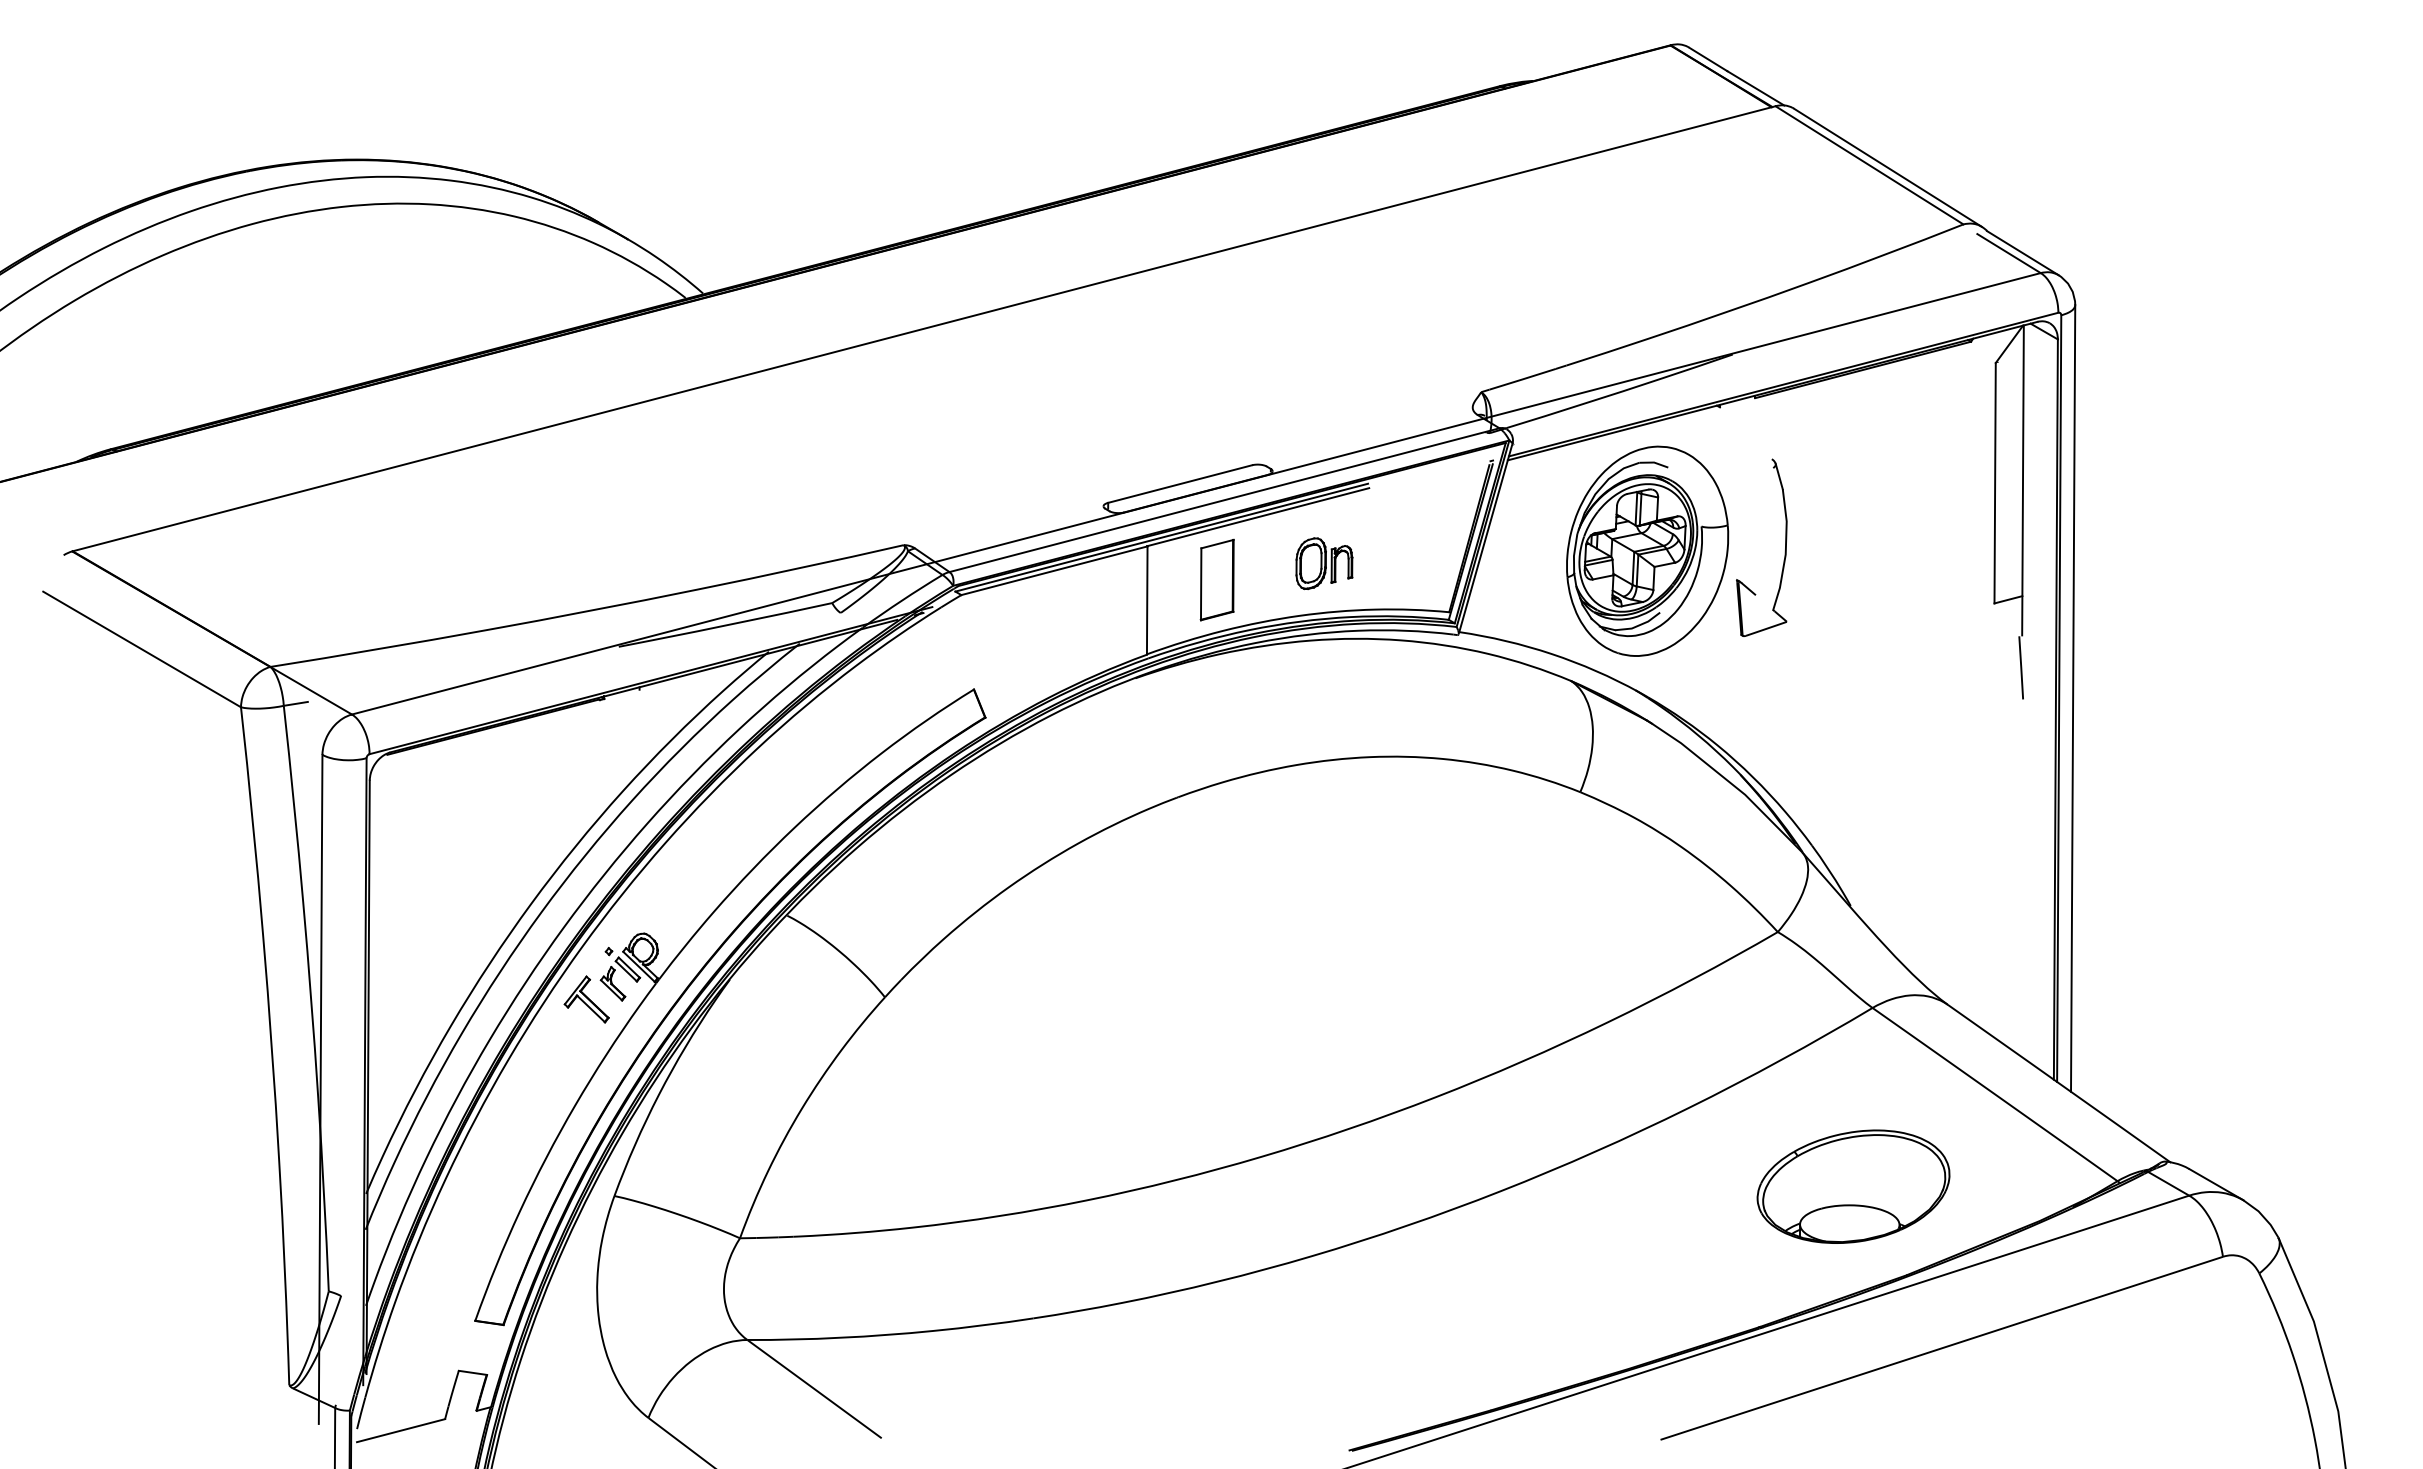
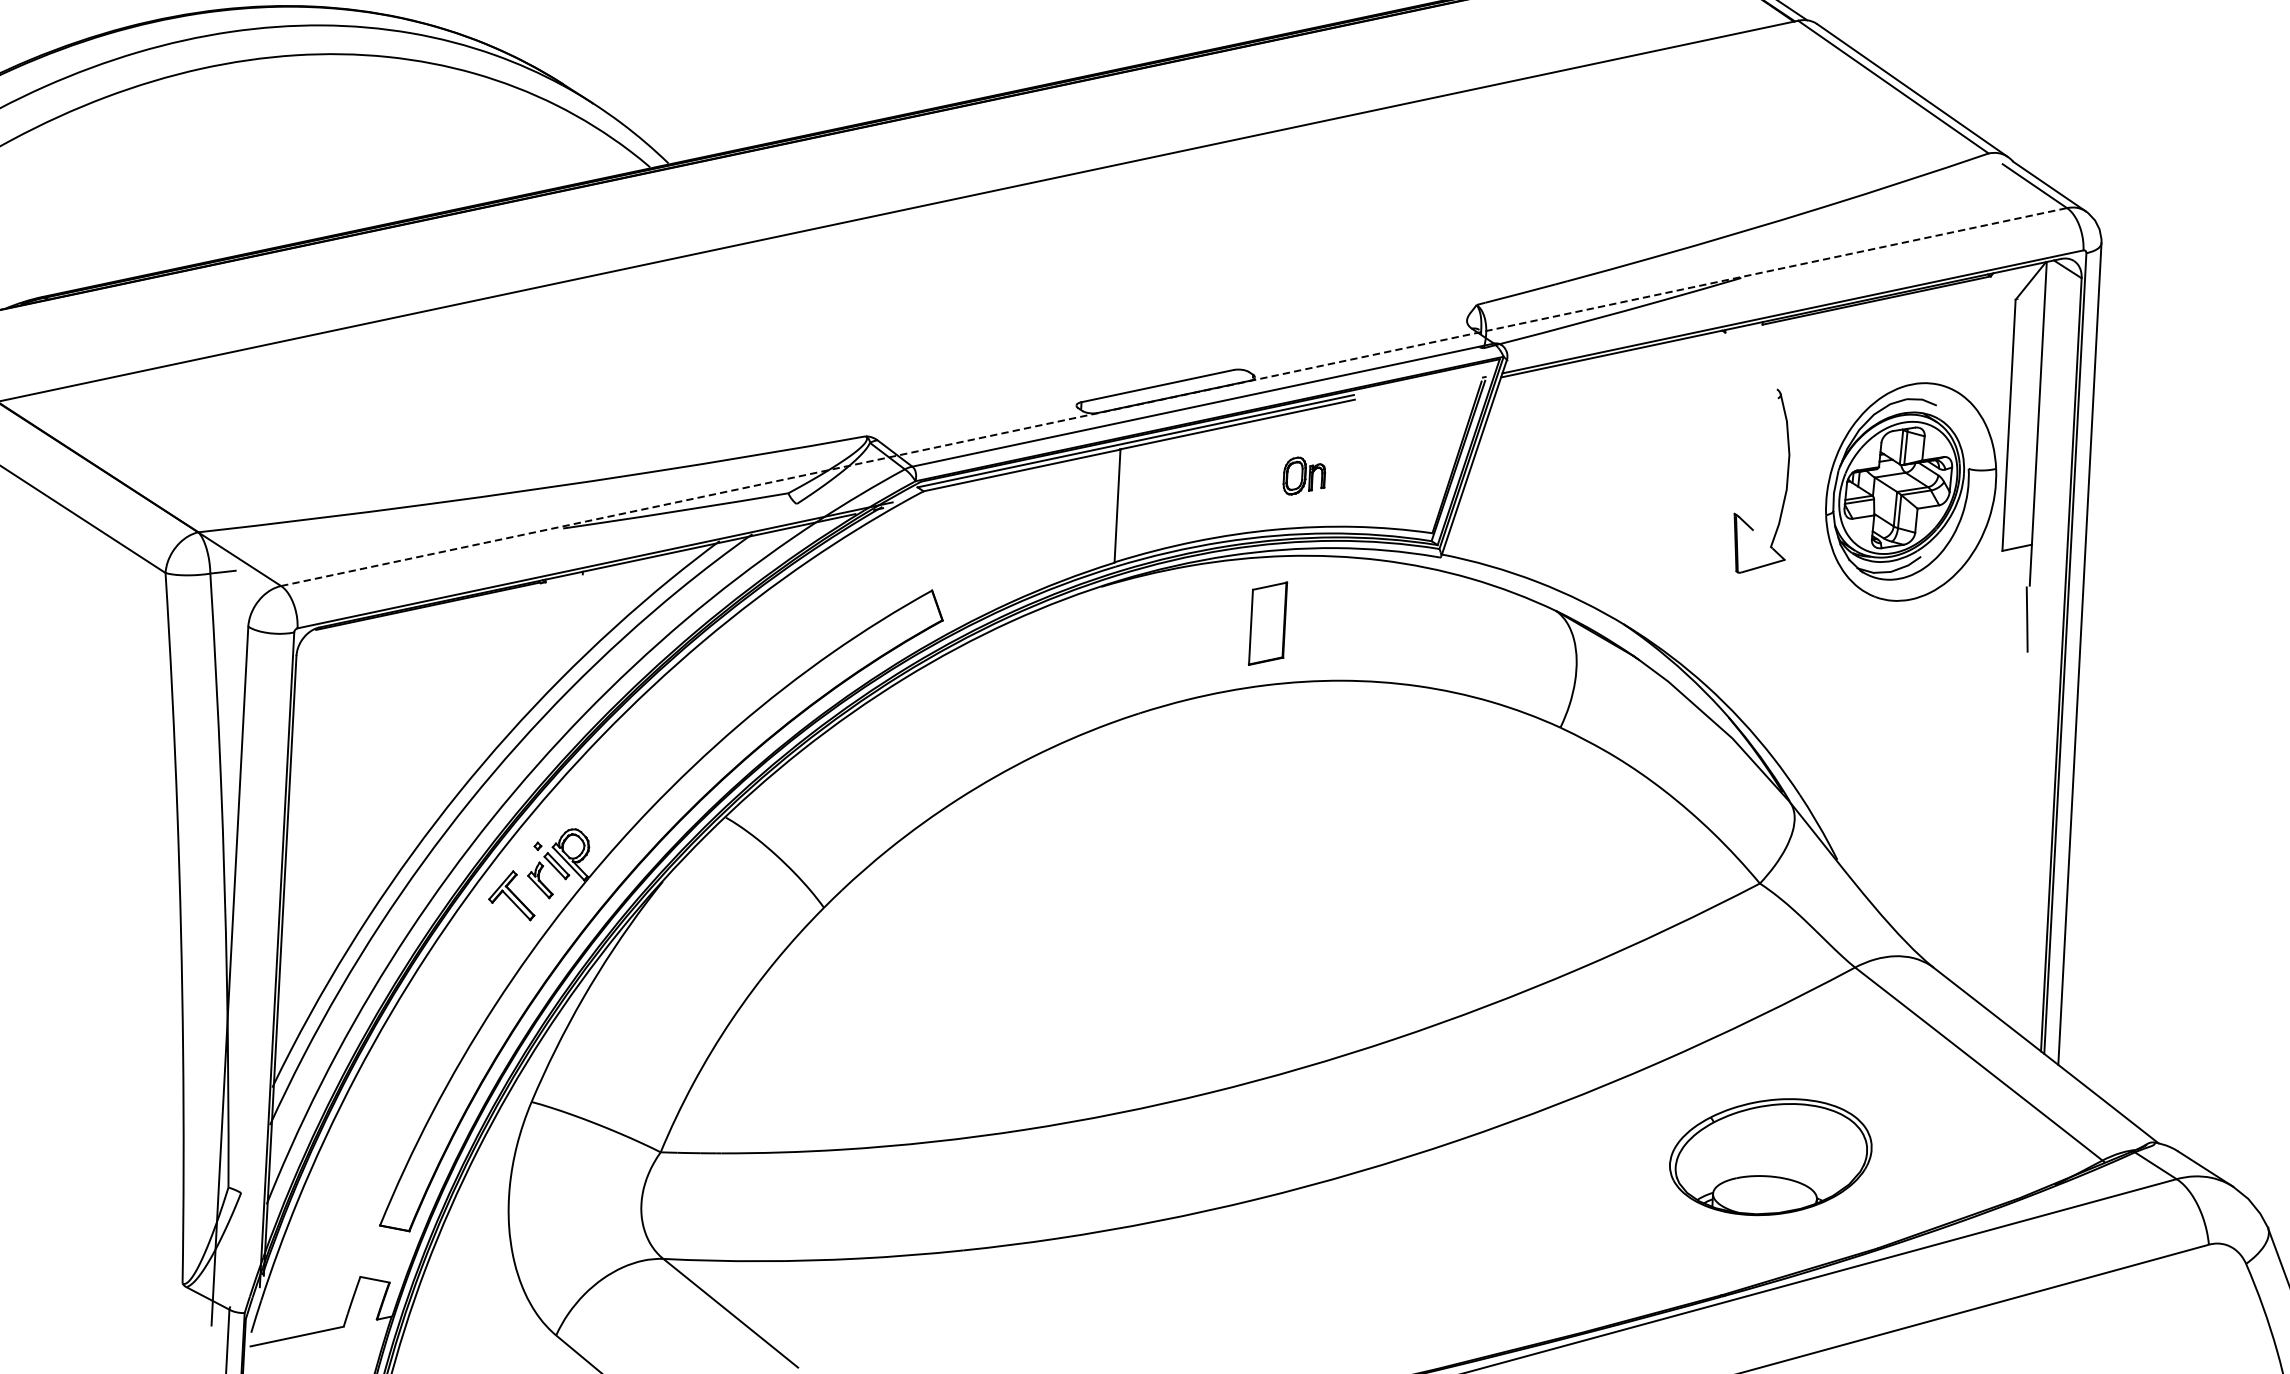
line: (1196, 493) -> (1174, 396), solid -> dashed
part: (1647, 550) -> (1911, 491), moved
part: (1324, 563) -> (1304, 476), size x0.7
part: (1216, 579) -> (1267, 623), moved
part: (1853, 1186) -> (1770, 1156), moved

